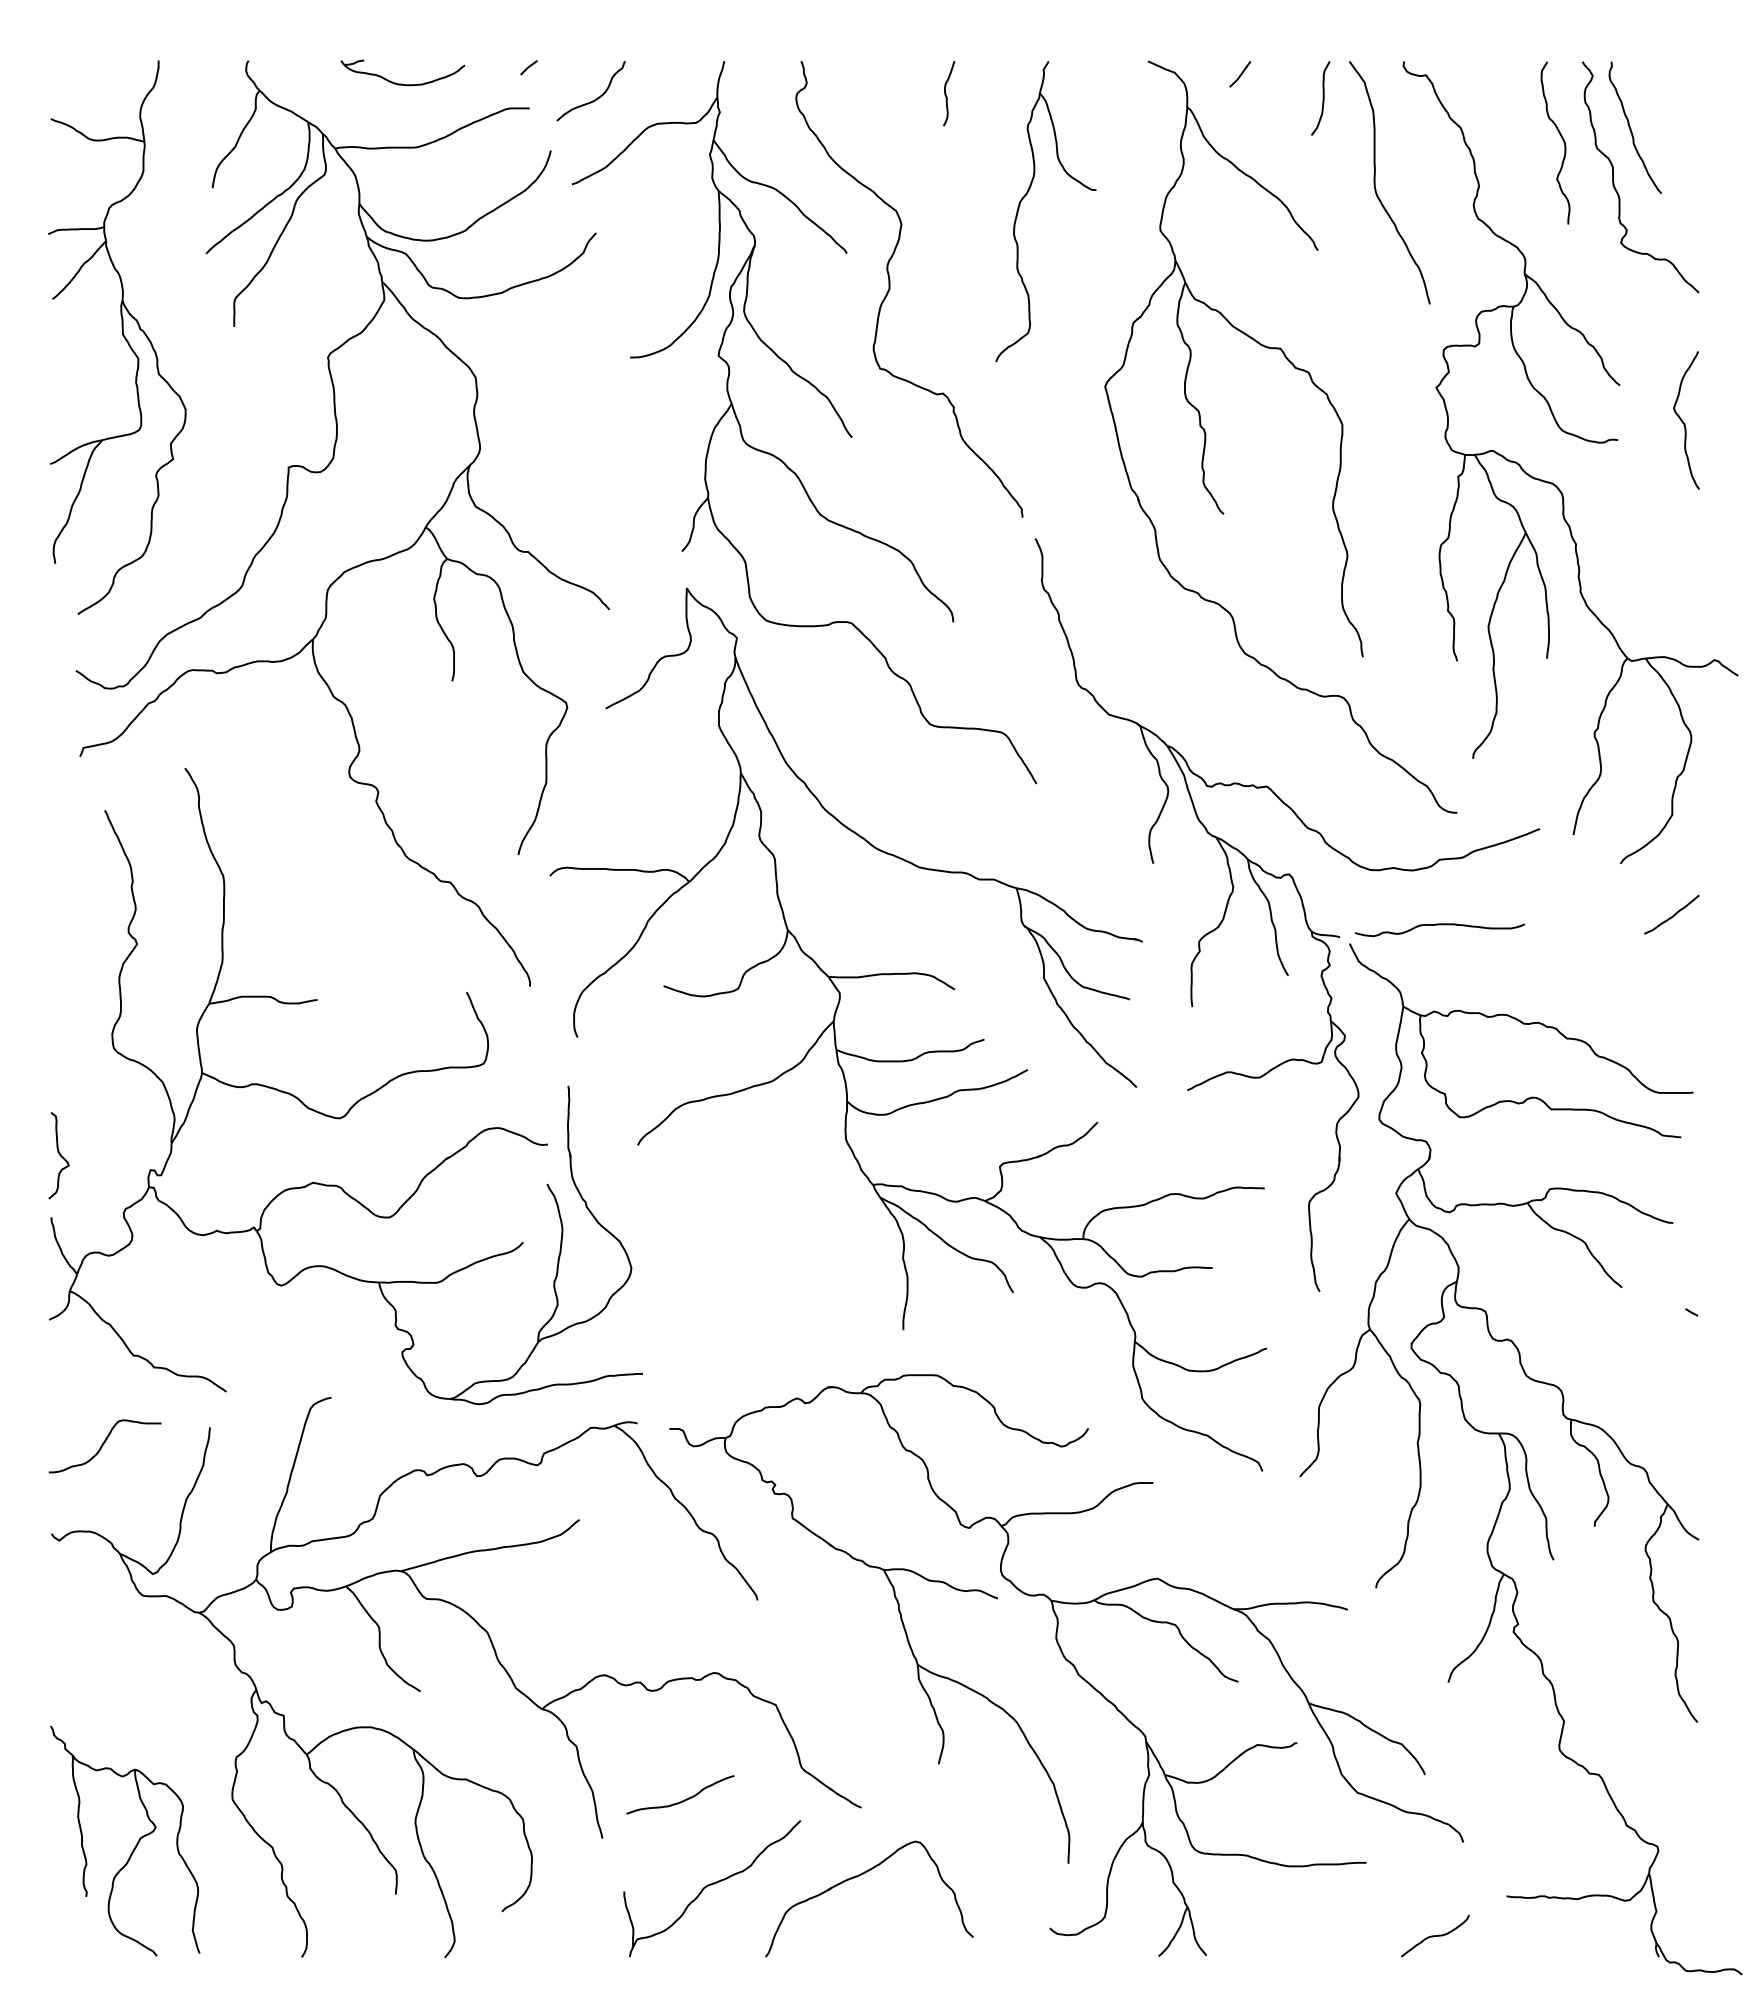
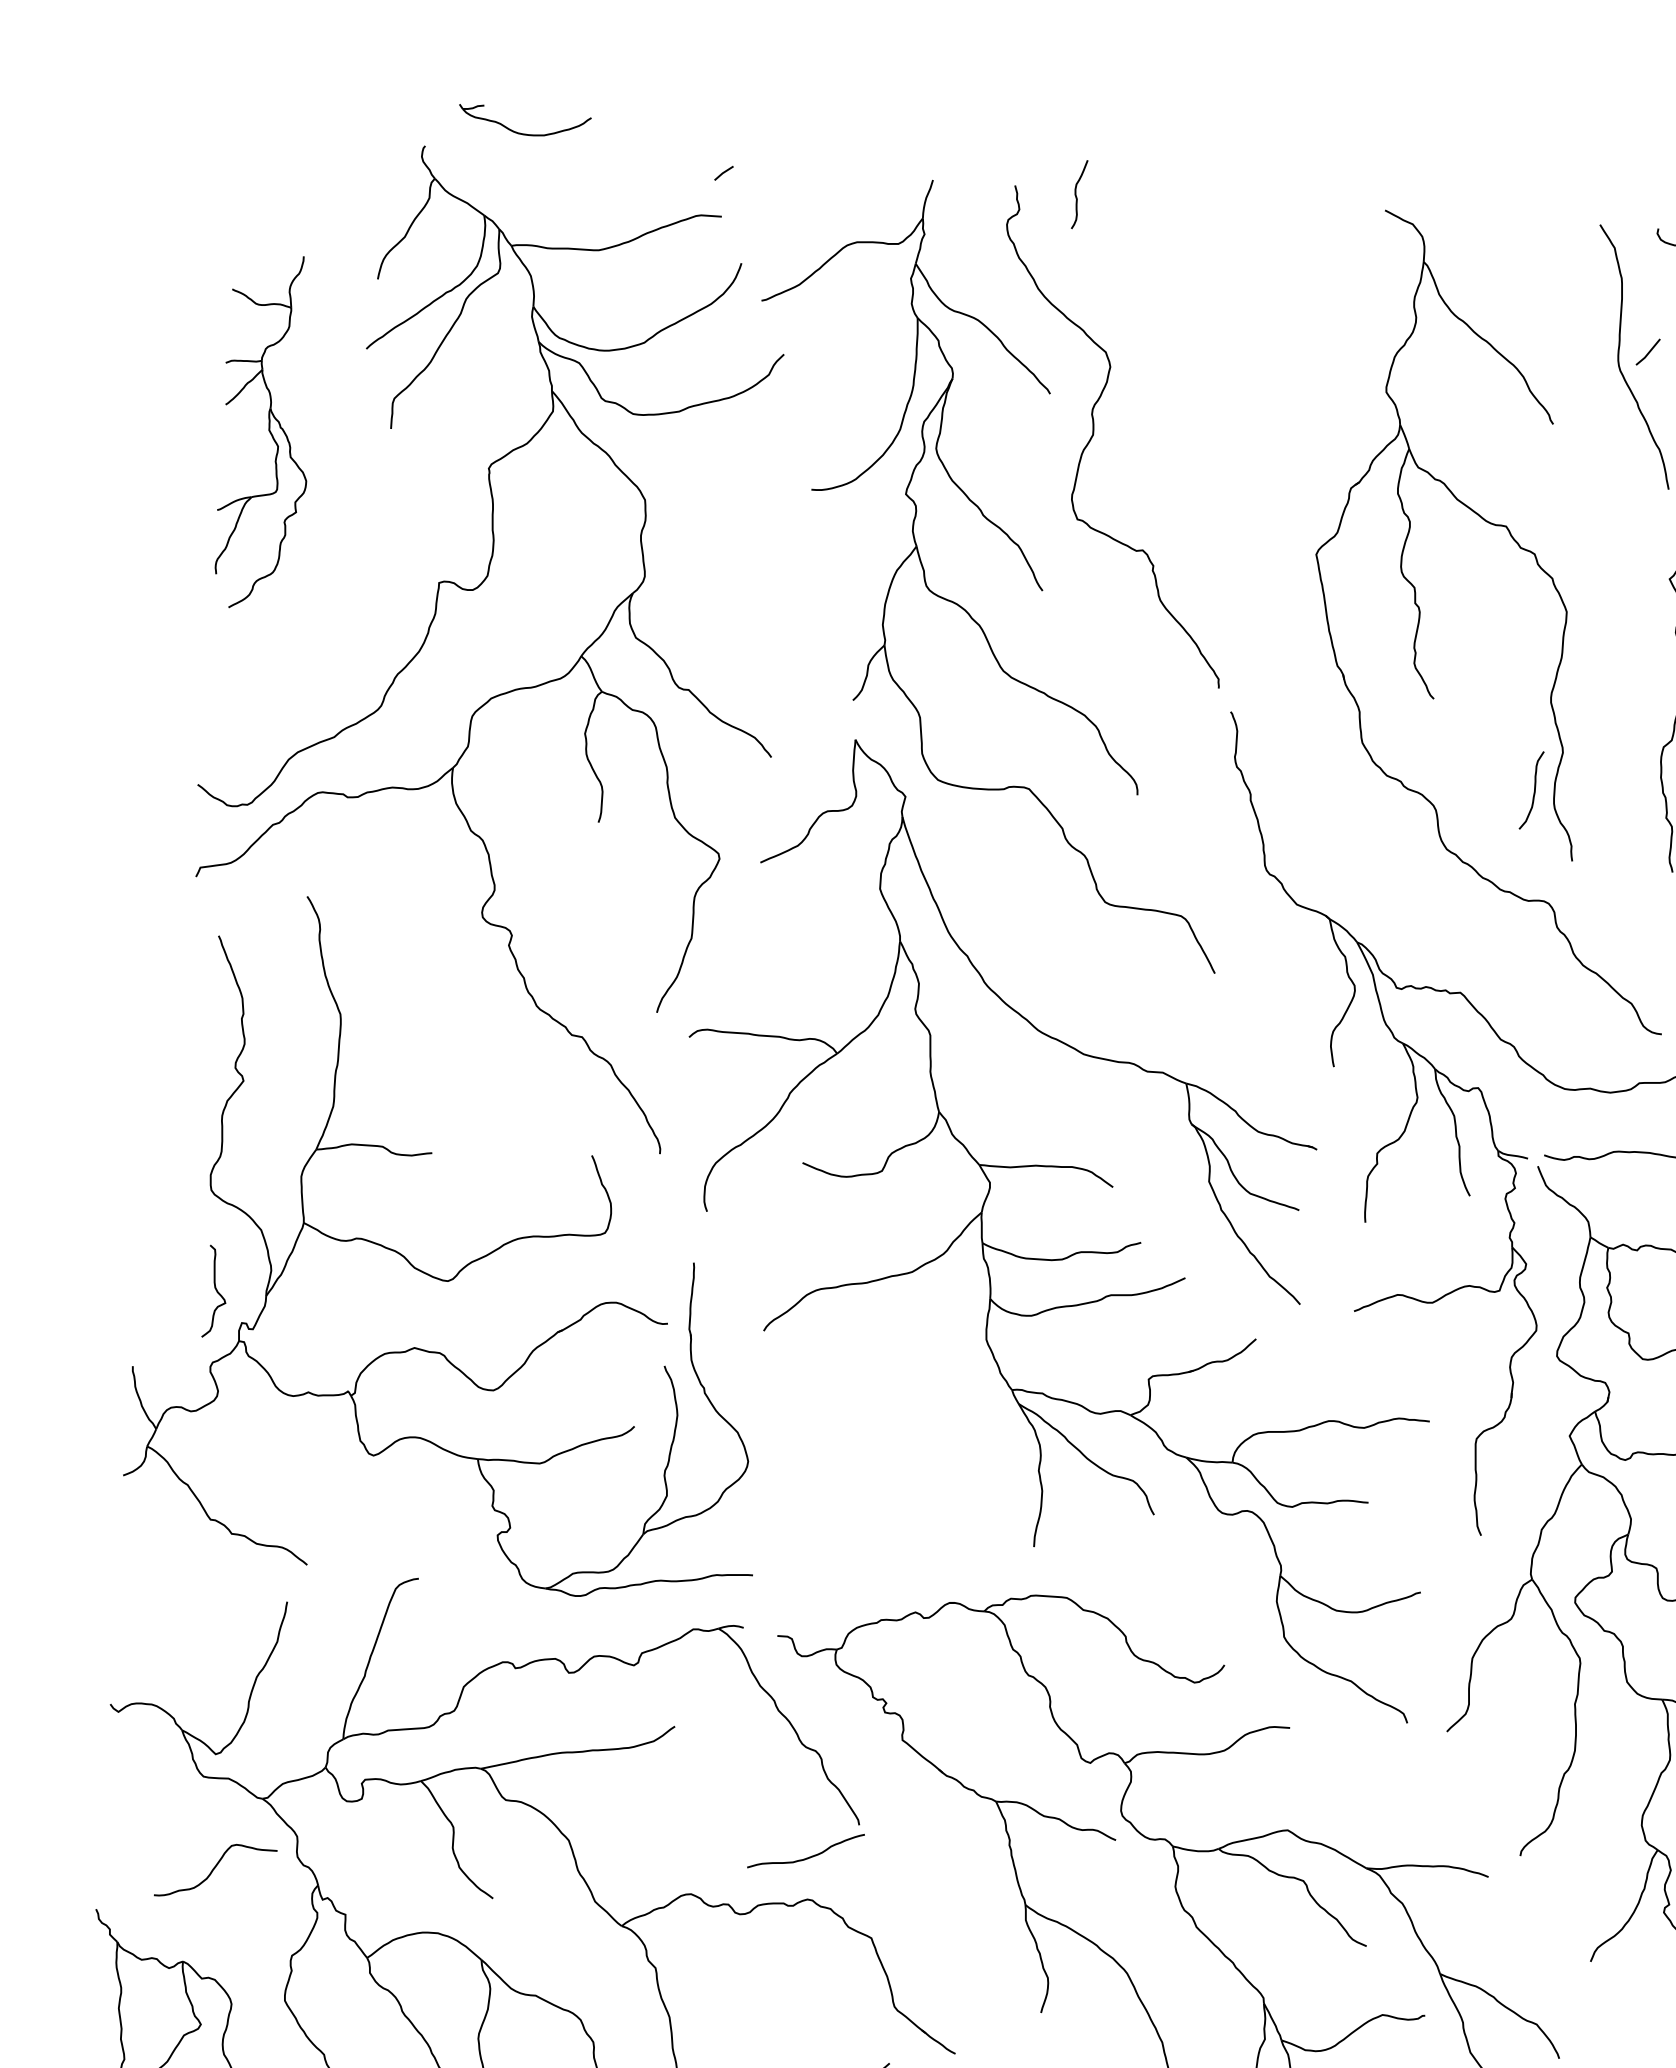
line: (1240, 74) -> (1648, 352), moved
part: (401, 83) -> (522, 132), moved
curve: (946, 93) -> (1076, 194), moved
curve: (1322, 98) -> (1533, 790), moved
curve: (594, 99) -> (791, 211), removed
part: (1027, 194) -> (1247, 343), removed
part: (117, 337) -> (265, 431), size x0.6
curve: (59, 1155) -> (216, 1291), moved
curve: (103, 1445) -> (214, 1870), moved
curve: (682, 1800) -> (807, 1857), moved

